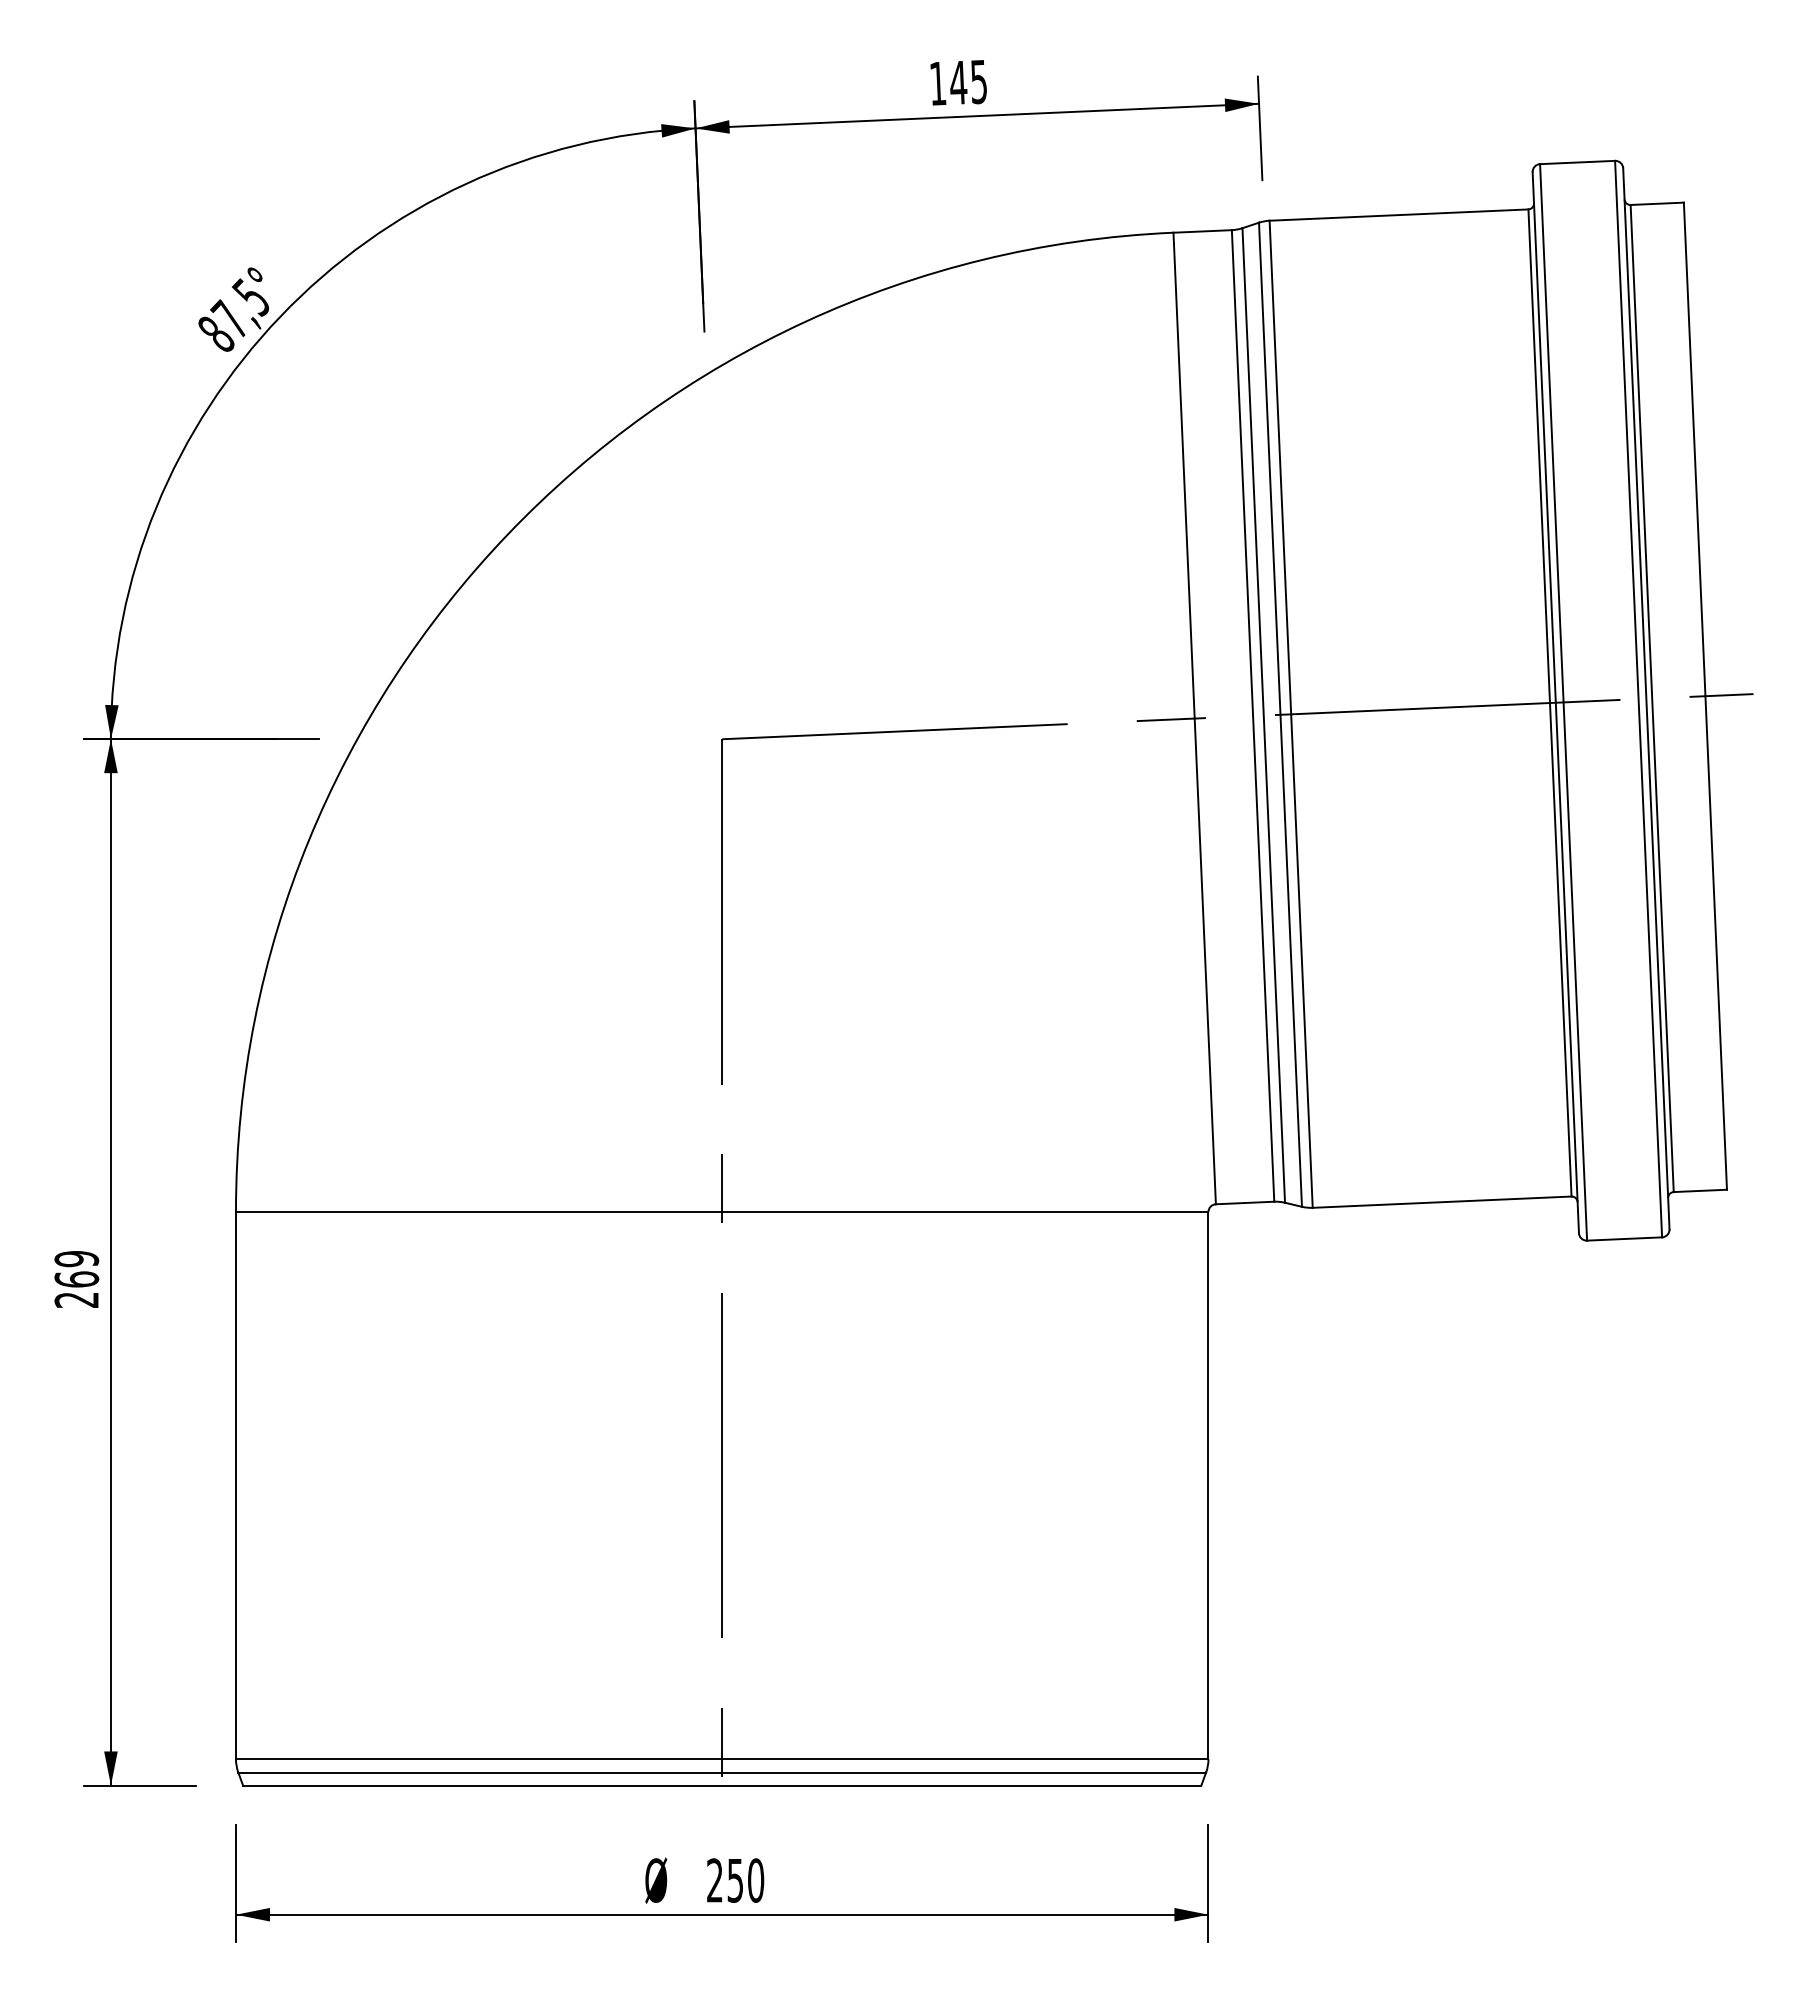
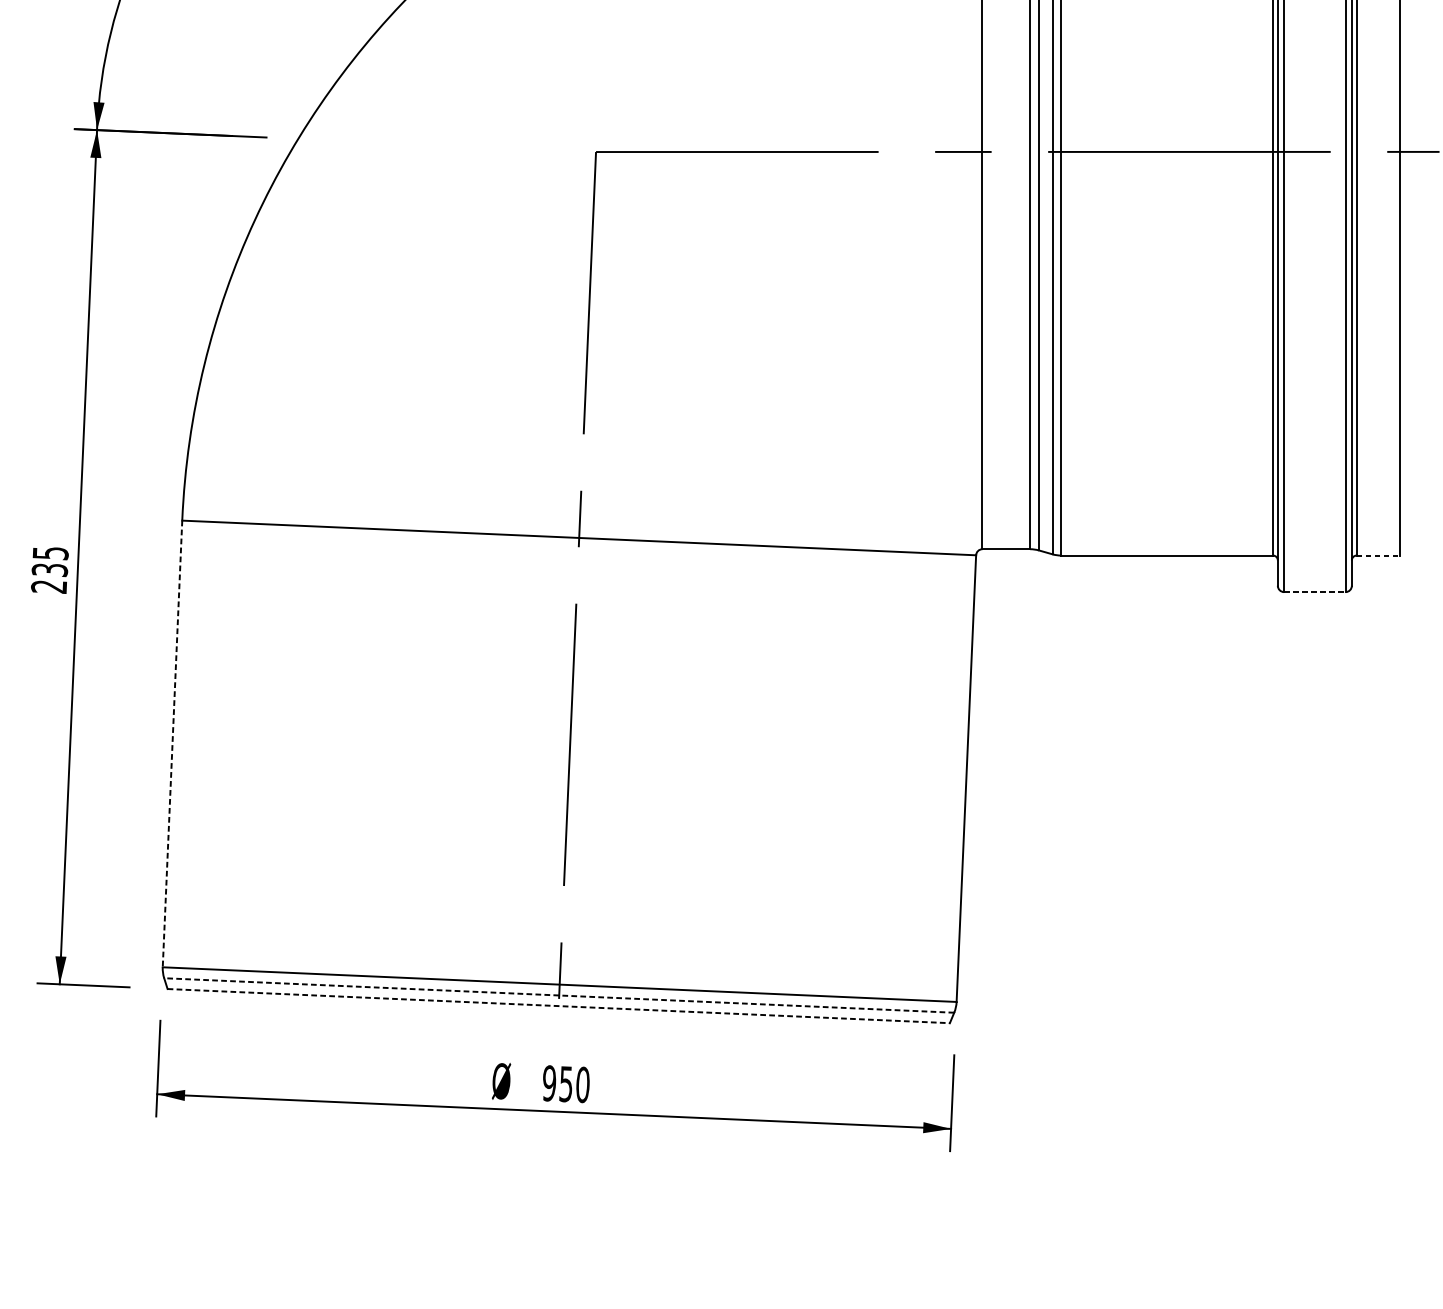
line: (1700, 1190) -> (1378, 555), solid -> dashed
line: (1624, 1239) -> (1314, 592), solid -> dashed
text: (76, 1269) -> (50, 561), 269 -> 235
line: (235, 1485) -> (172, 743), solid -> dashed
line: (722, 1772) -> (559, 995), solid -> dashed
line: (722, 1785) -> (558, 1006), solid -> dashed
text: (714, 1880) -> (549, 1083), 250 -> 950

